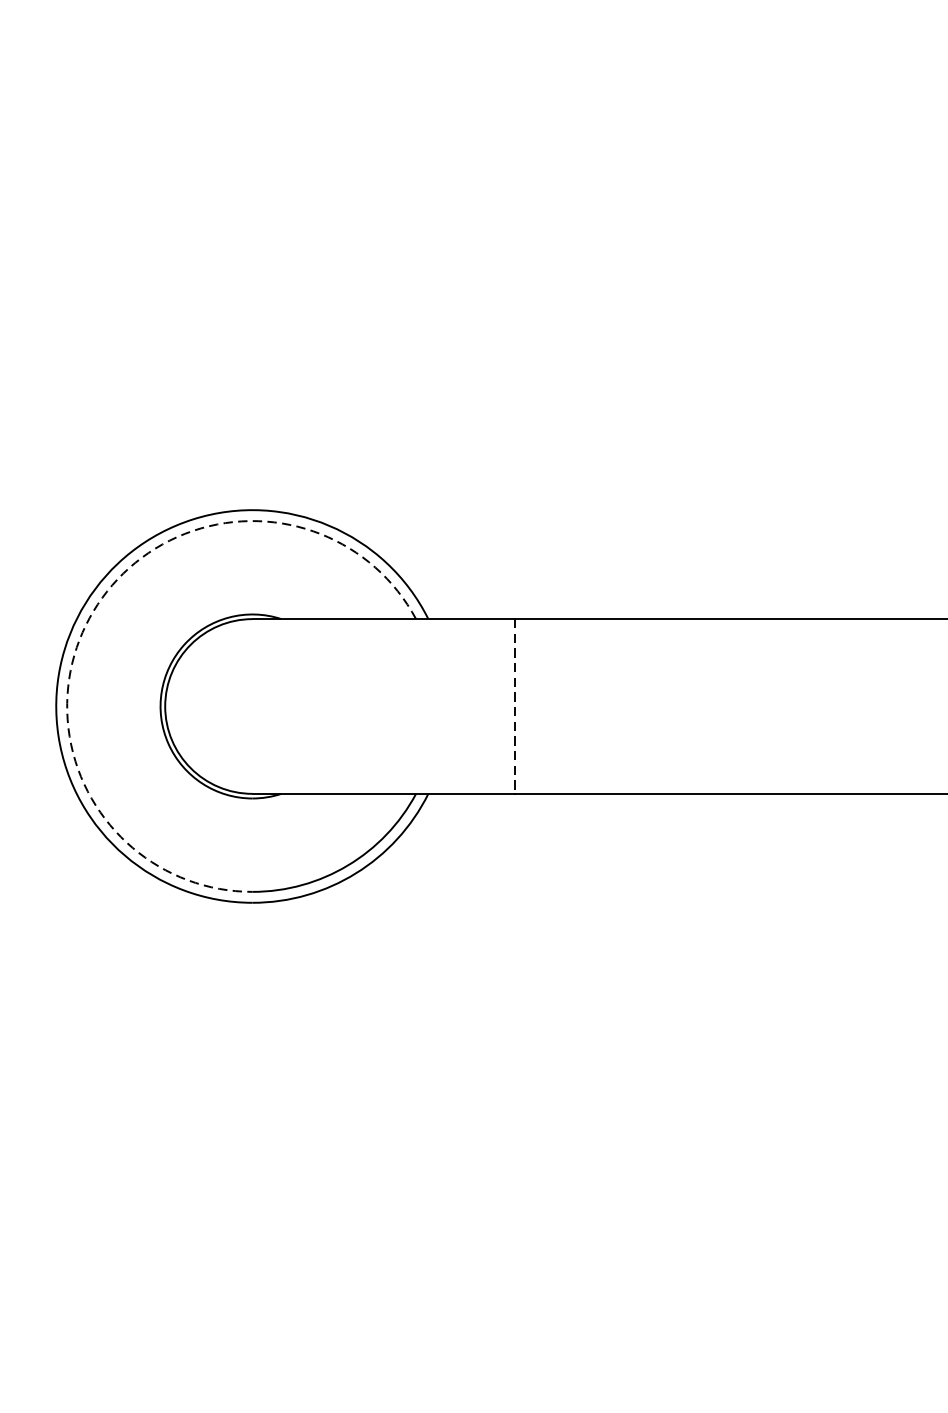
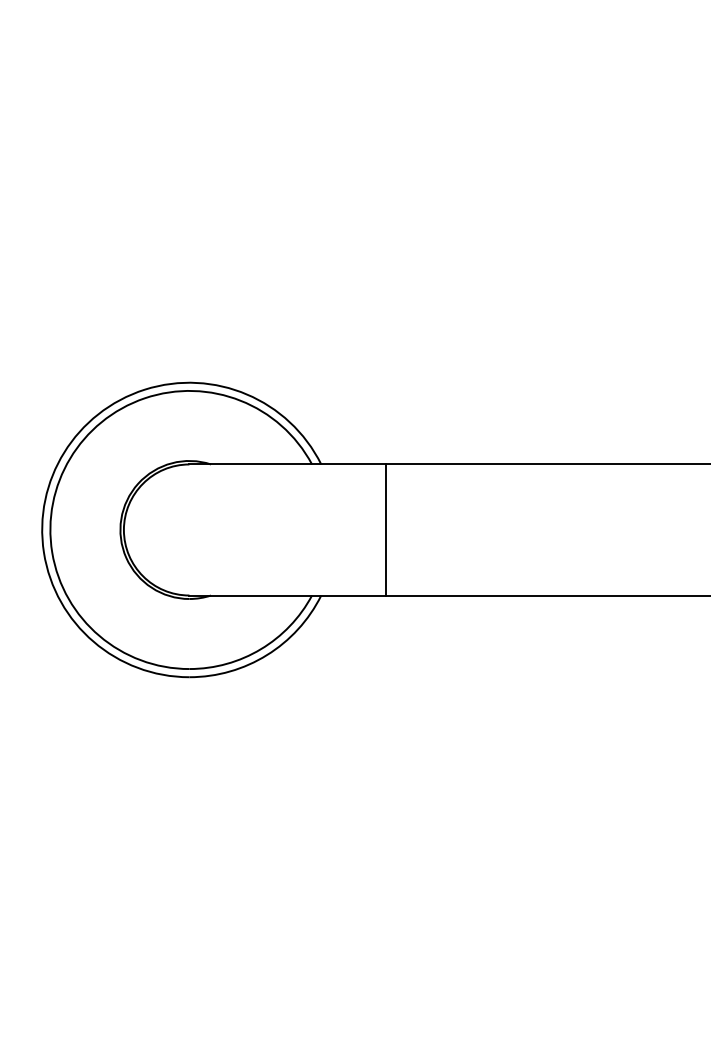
arc: (93, 611) -> (70, 458), dashed -> solid
line: (515, 705) -> (386, 529), dashed -> solid

